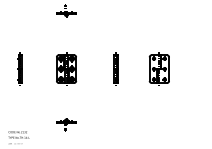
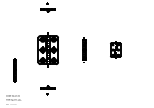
part: (19, 68) -> (14, 69), moved
part: (66, 68) -> (48, 49), size x1.4
part: (158, 68) -> (115, 49), size x0.7

